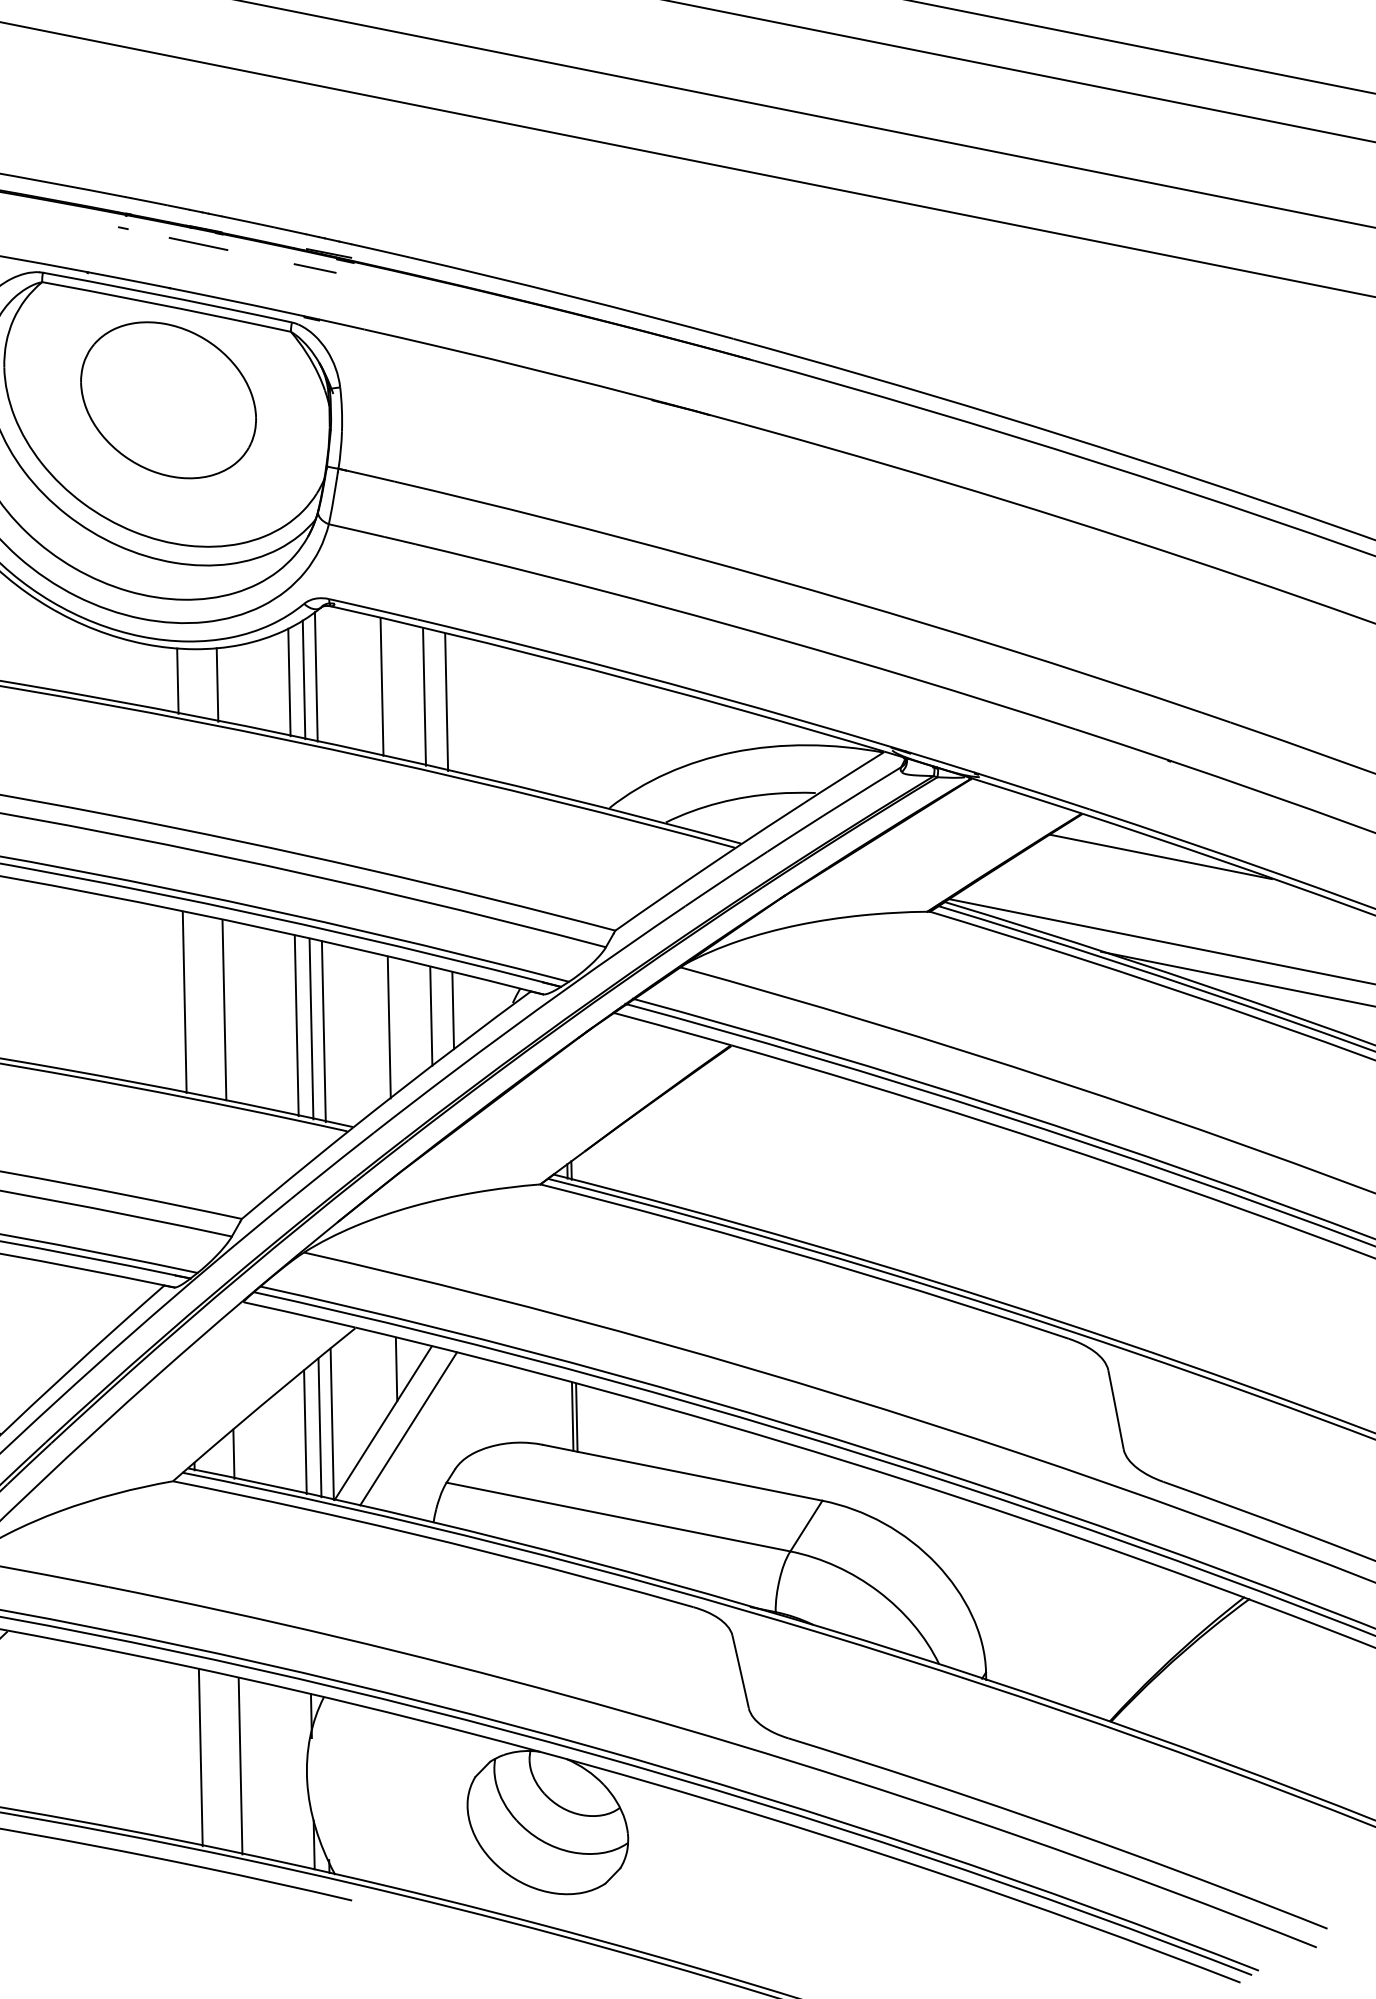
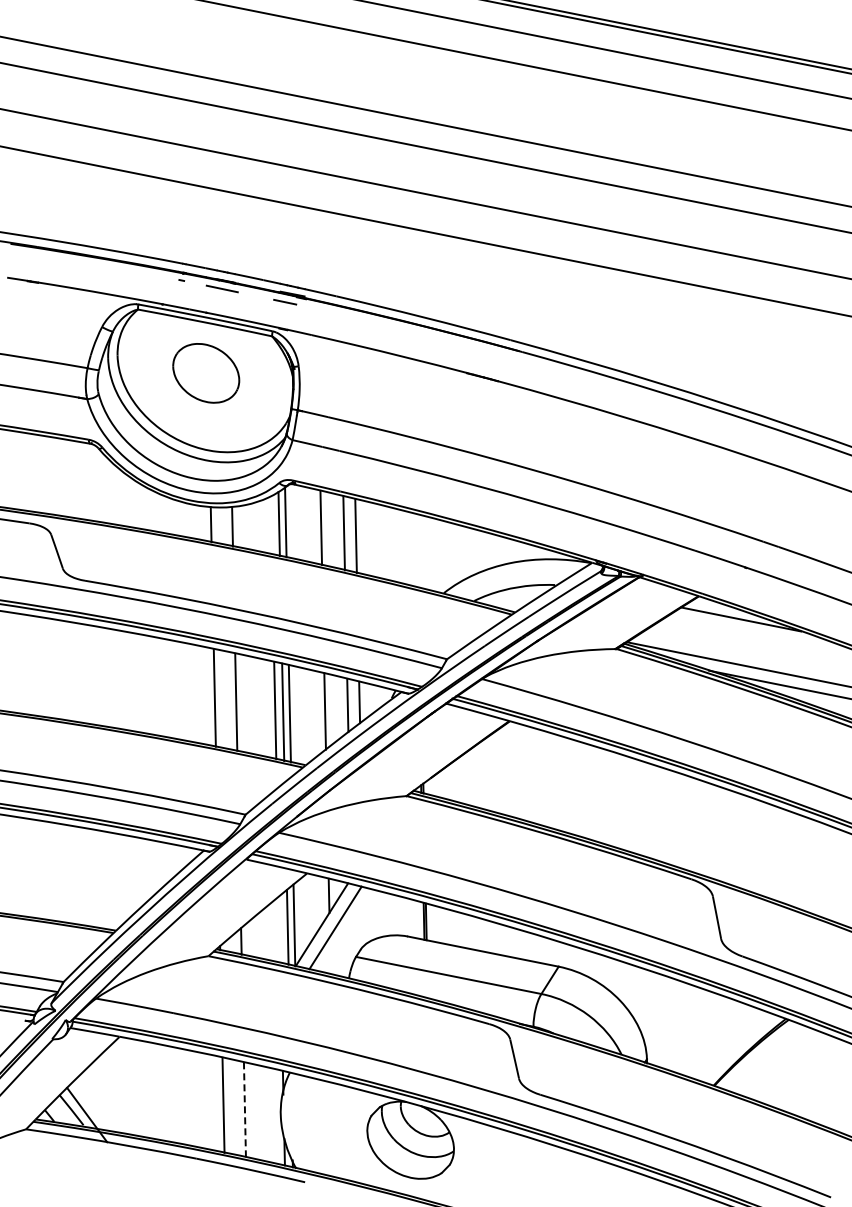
part: (169, 400) -> (206, 373), size x0.7
line: (287, 682) -> (270, 525), removed
line: (304, 1431) -> (279, 929), removed
line: (239, 1765) -> (244, 1109), solid -> dashed

